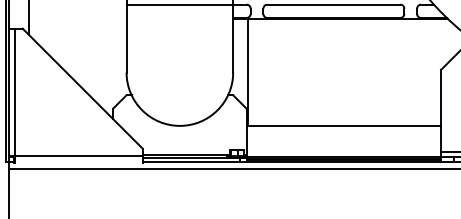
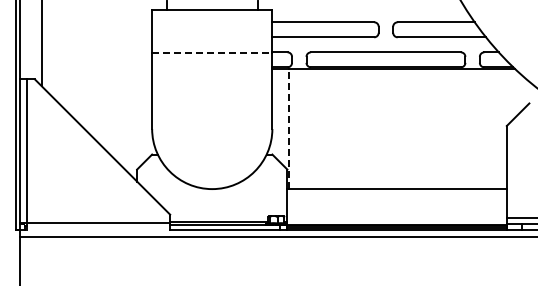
line: (180, 4) -> (212, 52), solid -> dashed
line: (247, 72) -> (288, 128), solid -> dashed

